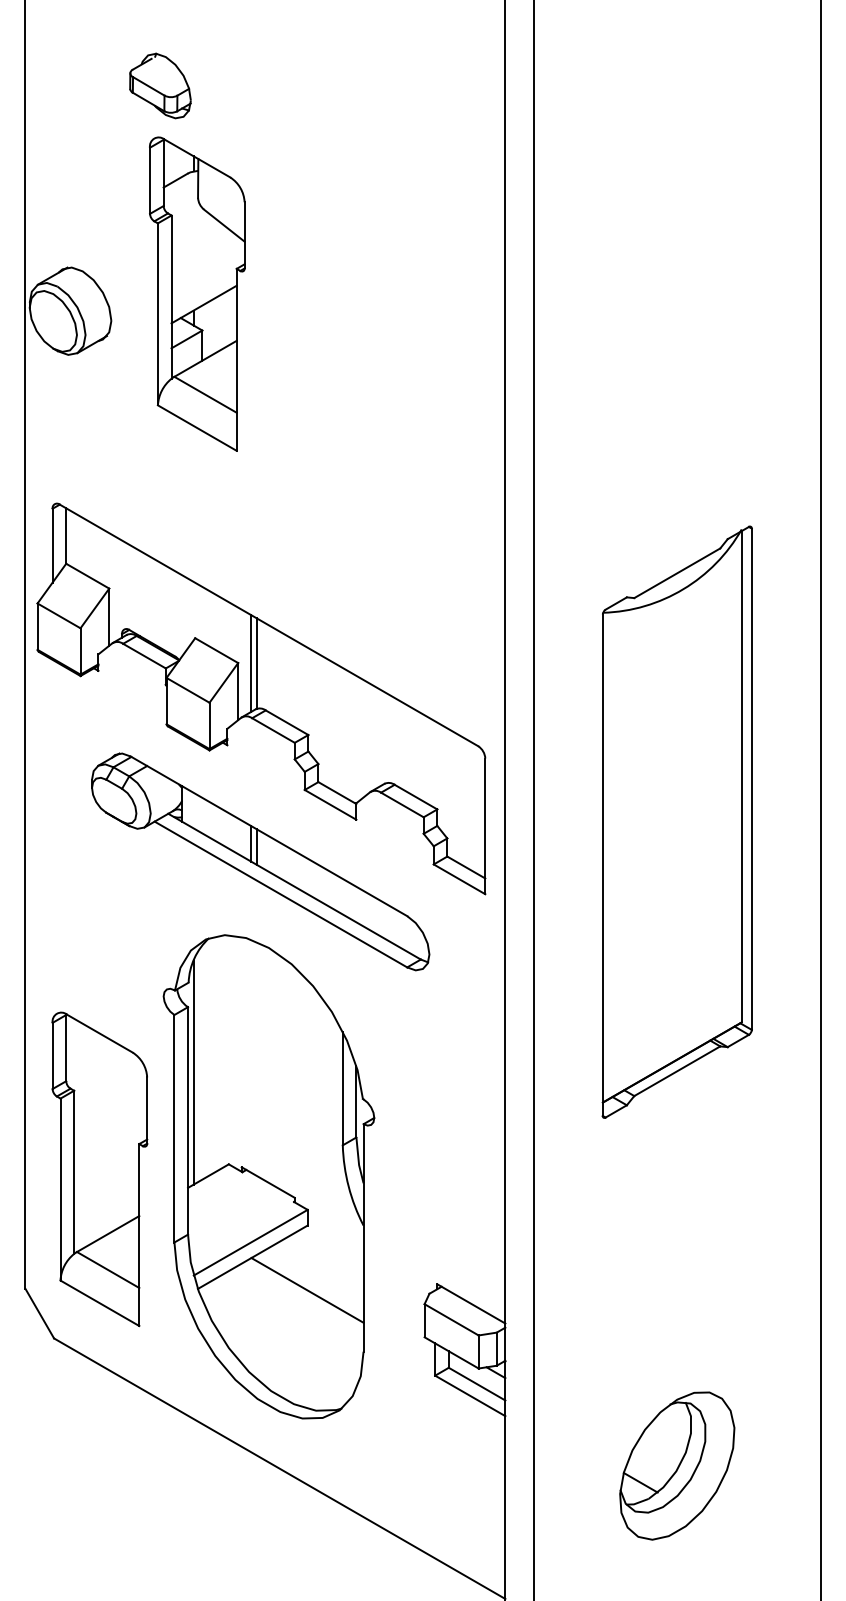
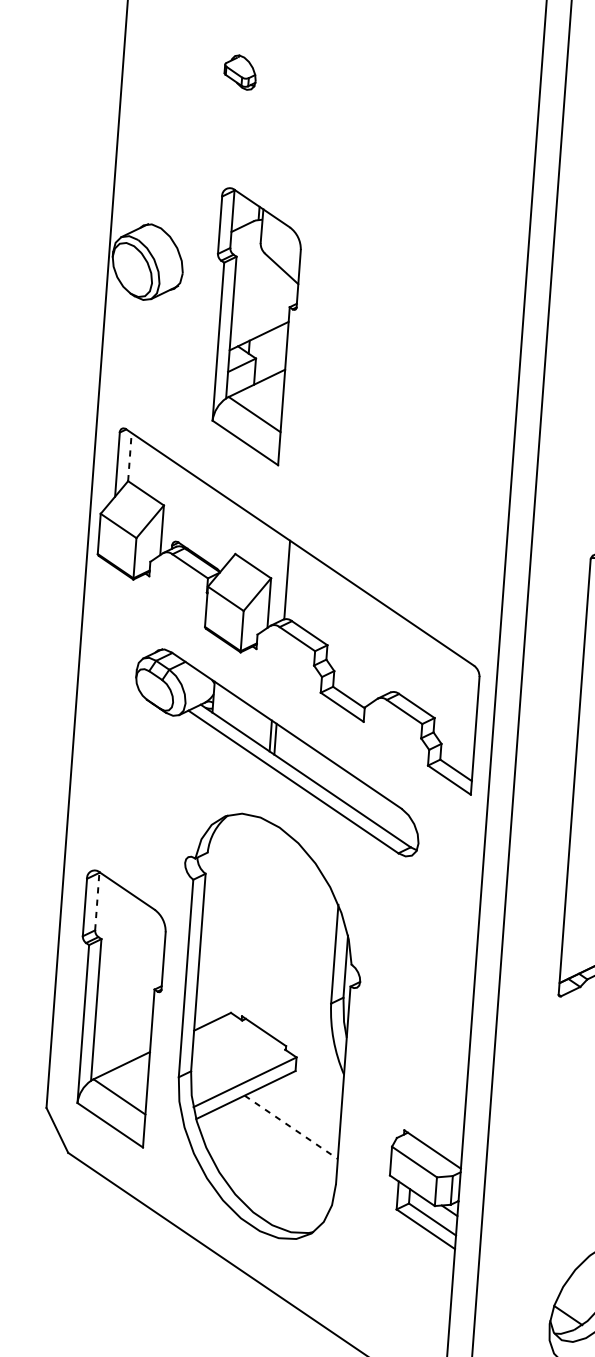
part: (160, 85) -> (240, 72), size x0.6
part: (197, 293) -> (254, 326), moved
line: (66, 536) -> (130, 457), solid -> dashed
line: (251, 663) -> (282, 579), removed
line: (66, 1047) -> (97, 901), solid -> dashed
line: (193, 1072) -> (206, 930), removed
line: (307, 1290) -> (291, 1127), solid -> dashed

